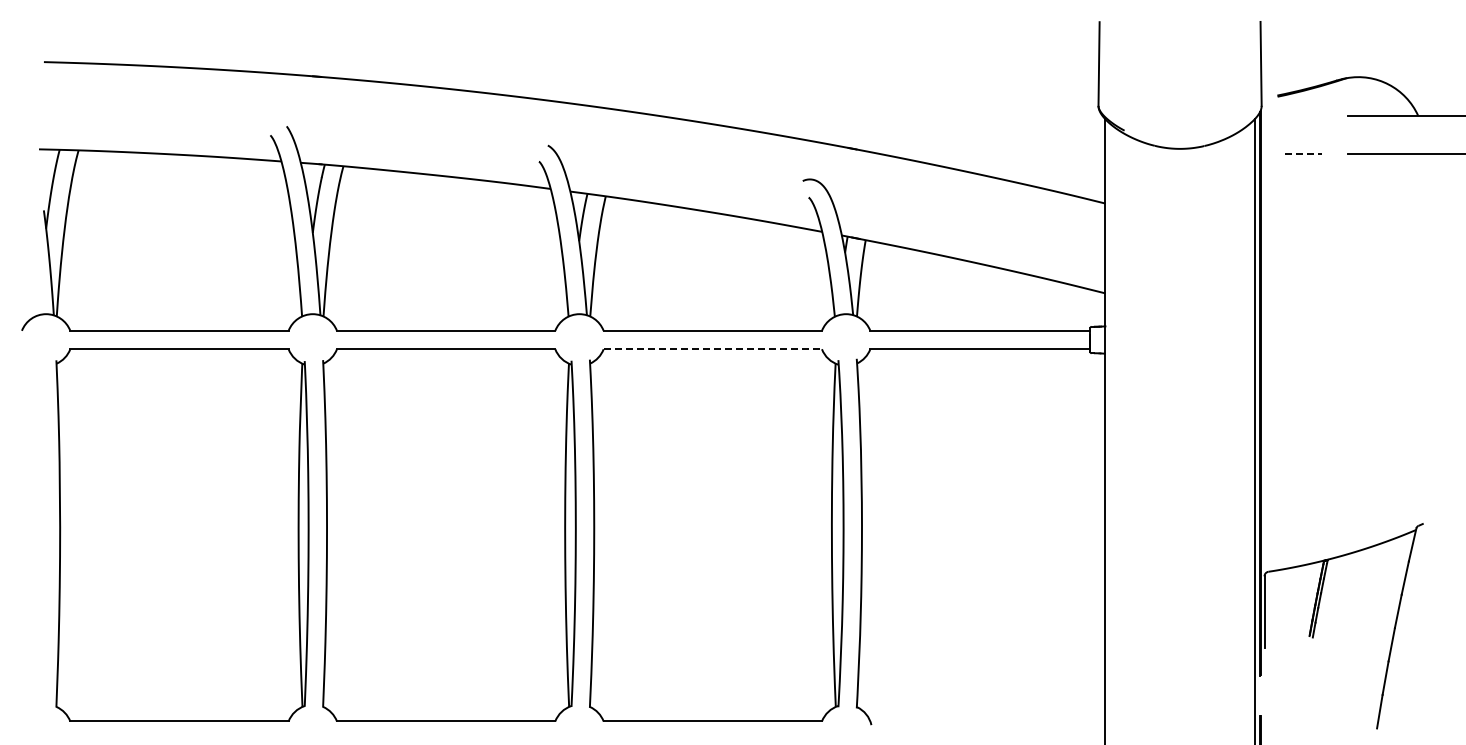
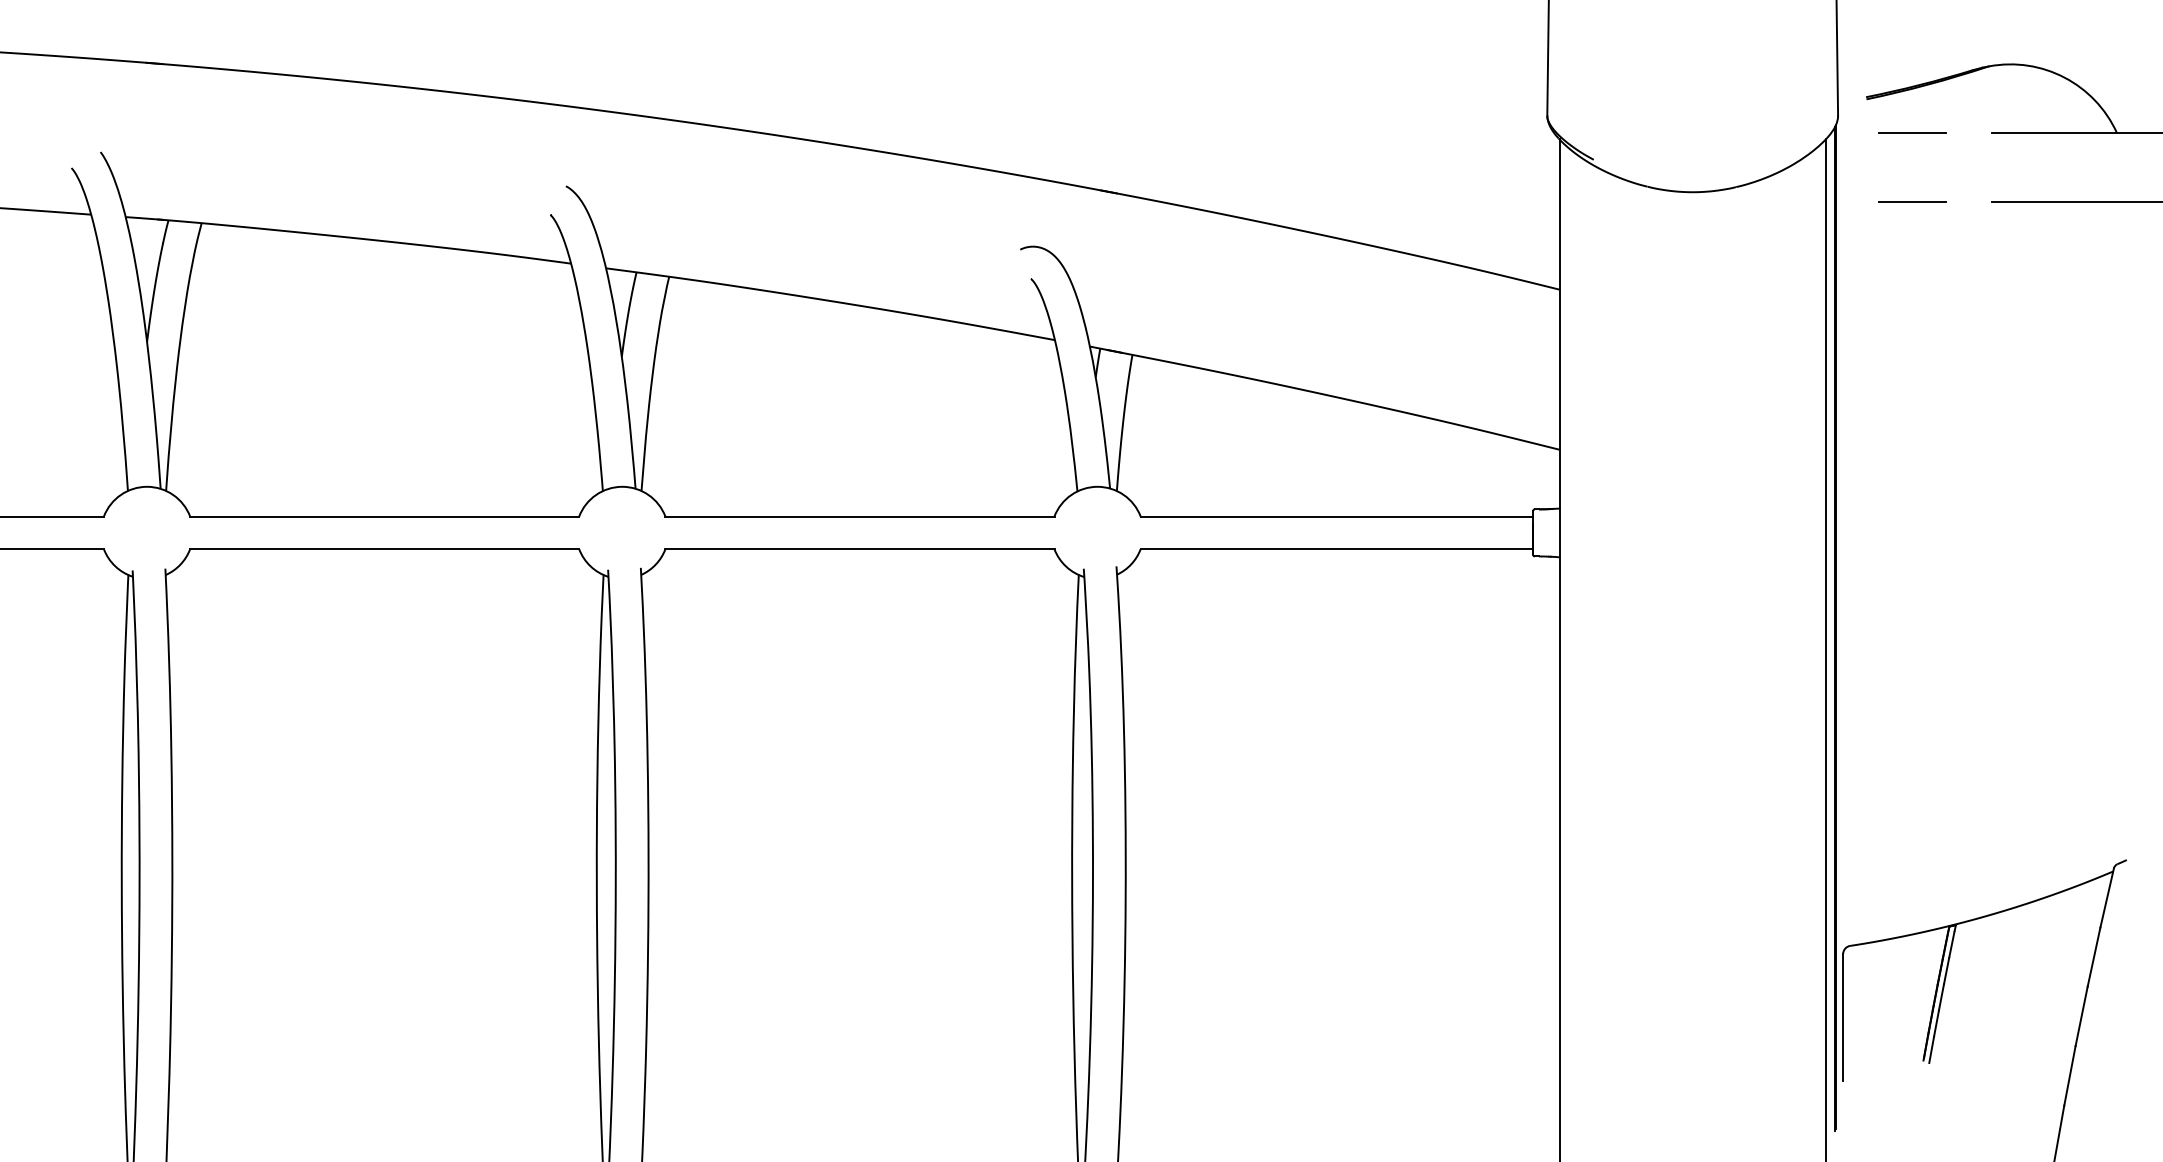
line: (1303, 115) -> (1912, 132), added
line: (1303, 154) -> (1912, 202), dashed -> solid
line: (713, 349) -> (861, 549), dashed -> solid

